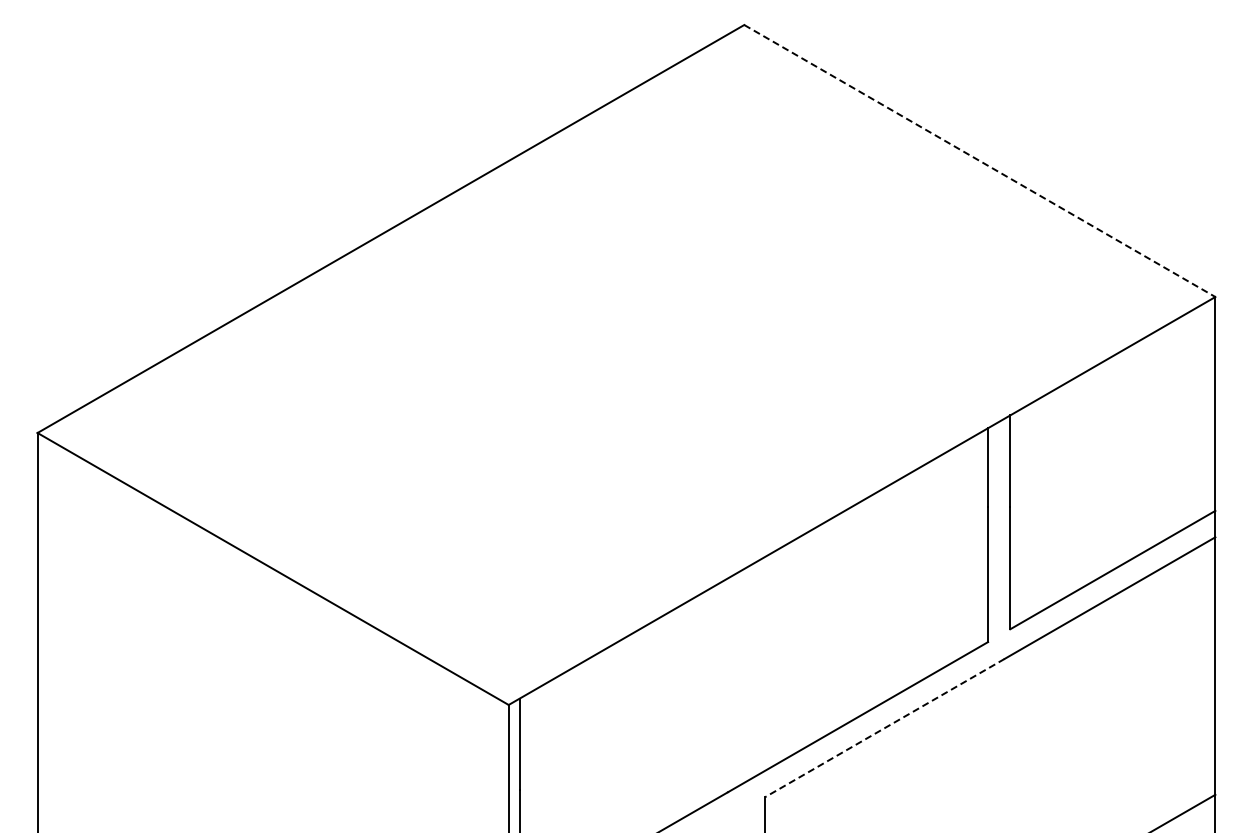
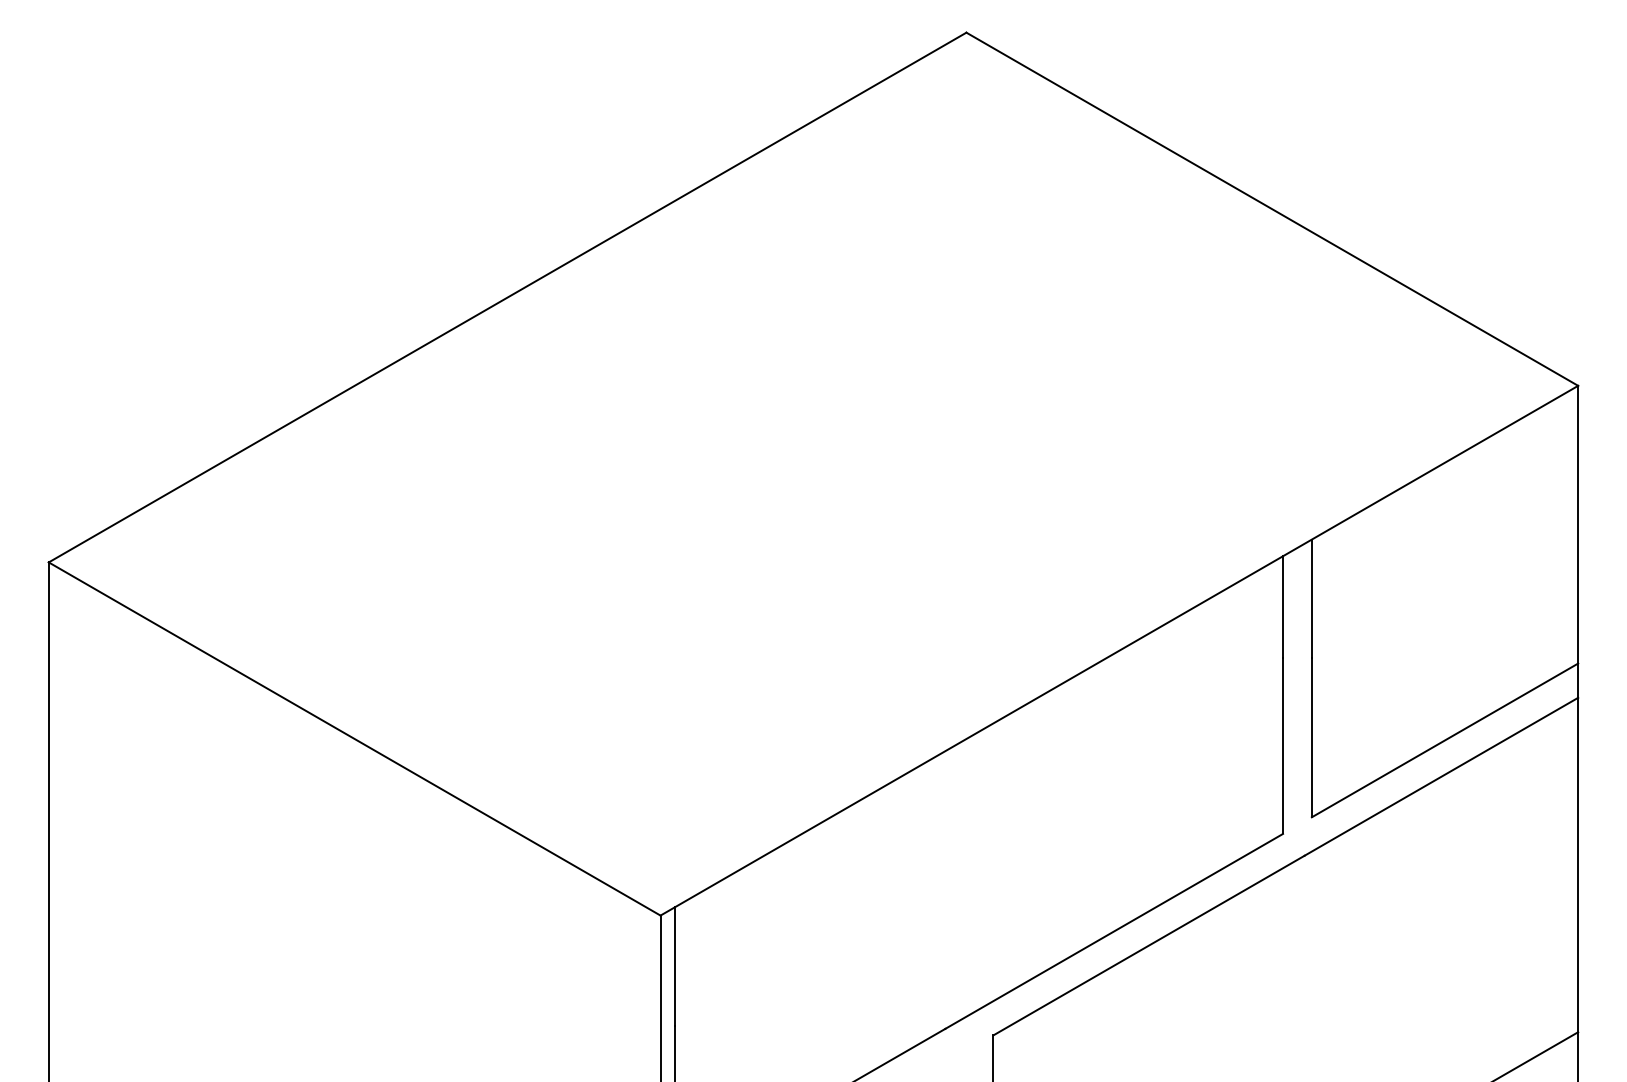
line: (979, 161) -> (1271, 209), dashed -> solid
line: (884, 728) -> (1148, 946), dashed -> solid

